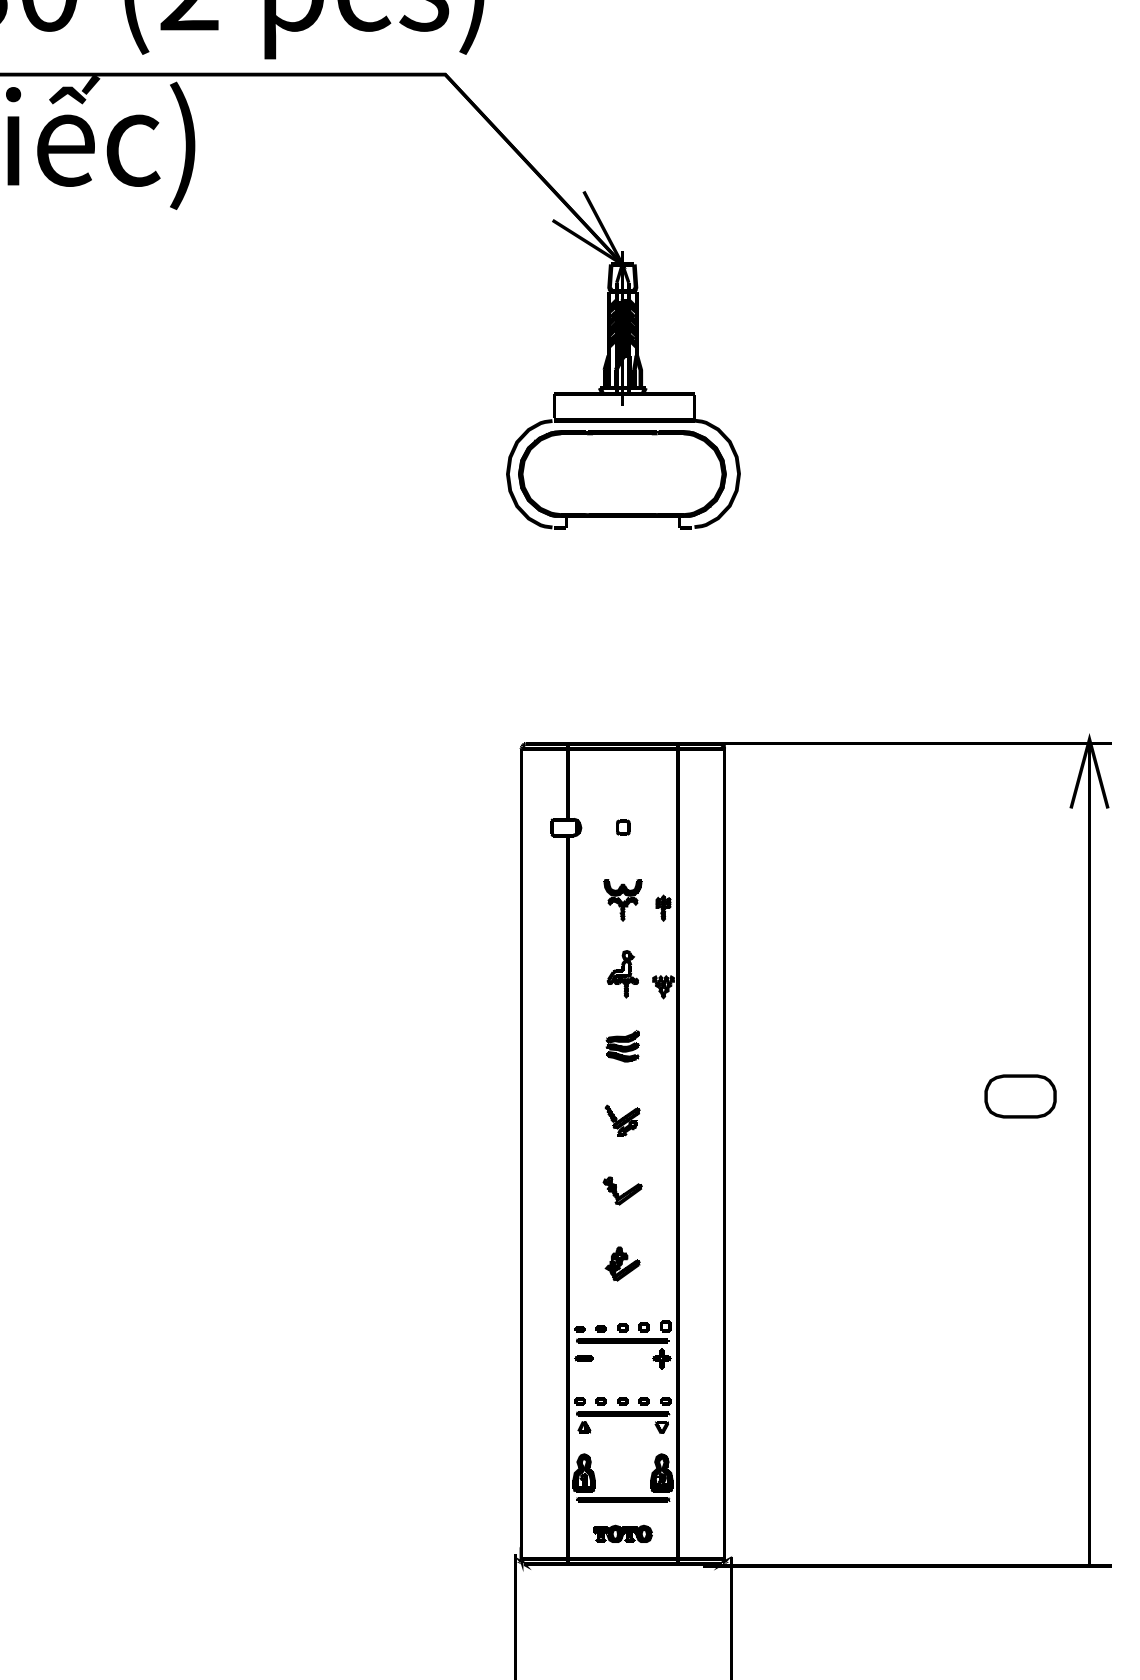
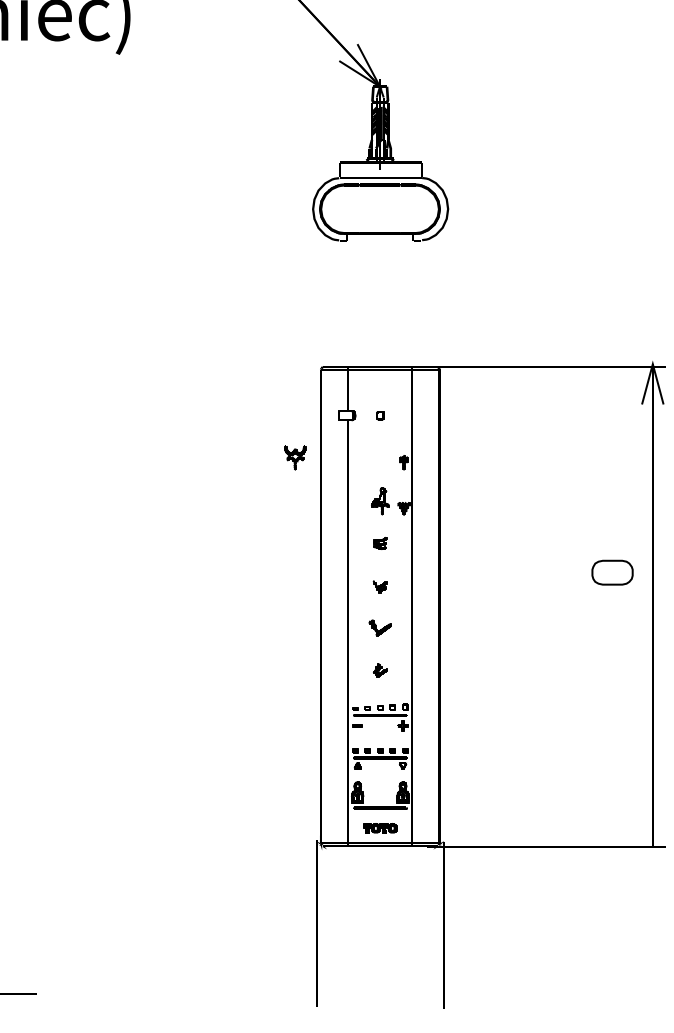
part: (623, 899) -> (295, 457), moved
part: (621, 1046) -> (379, 543), size x0.7
part: (621, 1120) -> (379, 586), size x0.7
part: (621, 1263) -> (379, 670), size x0.7

